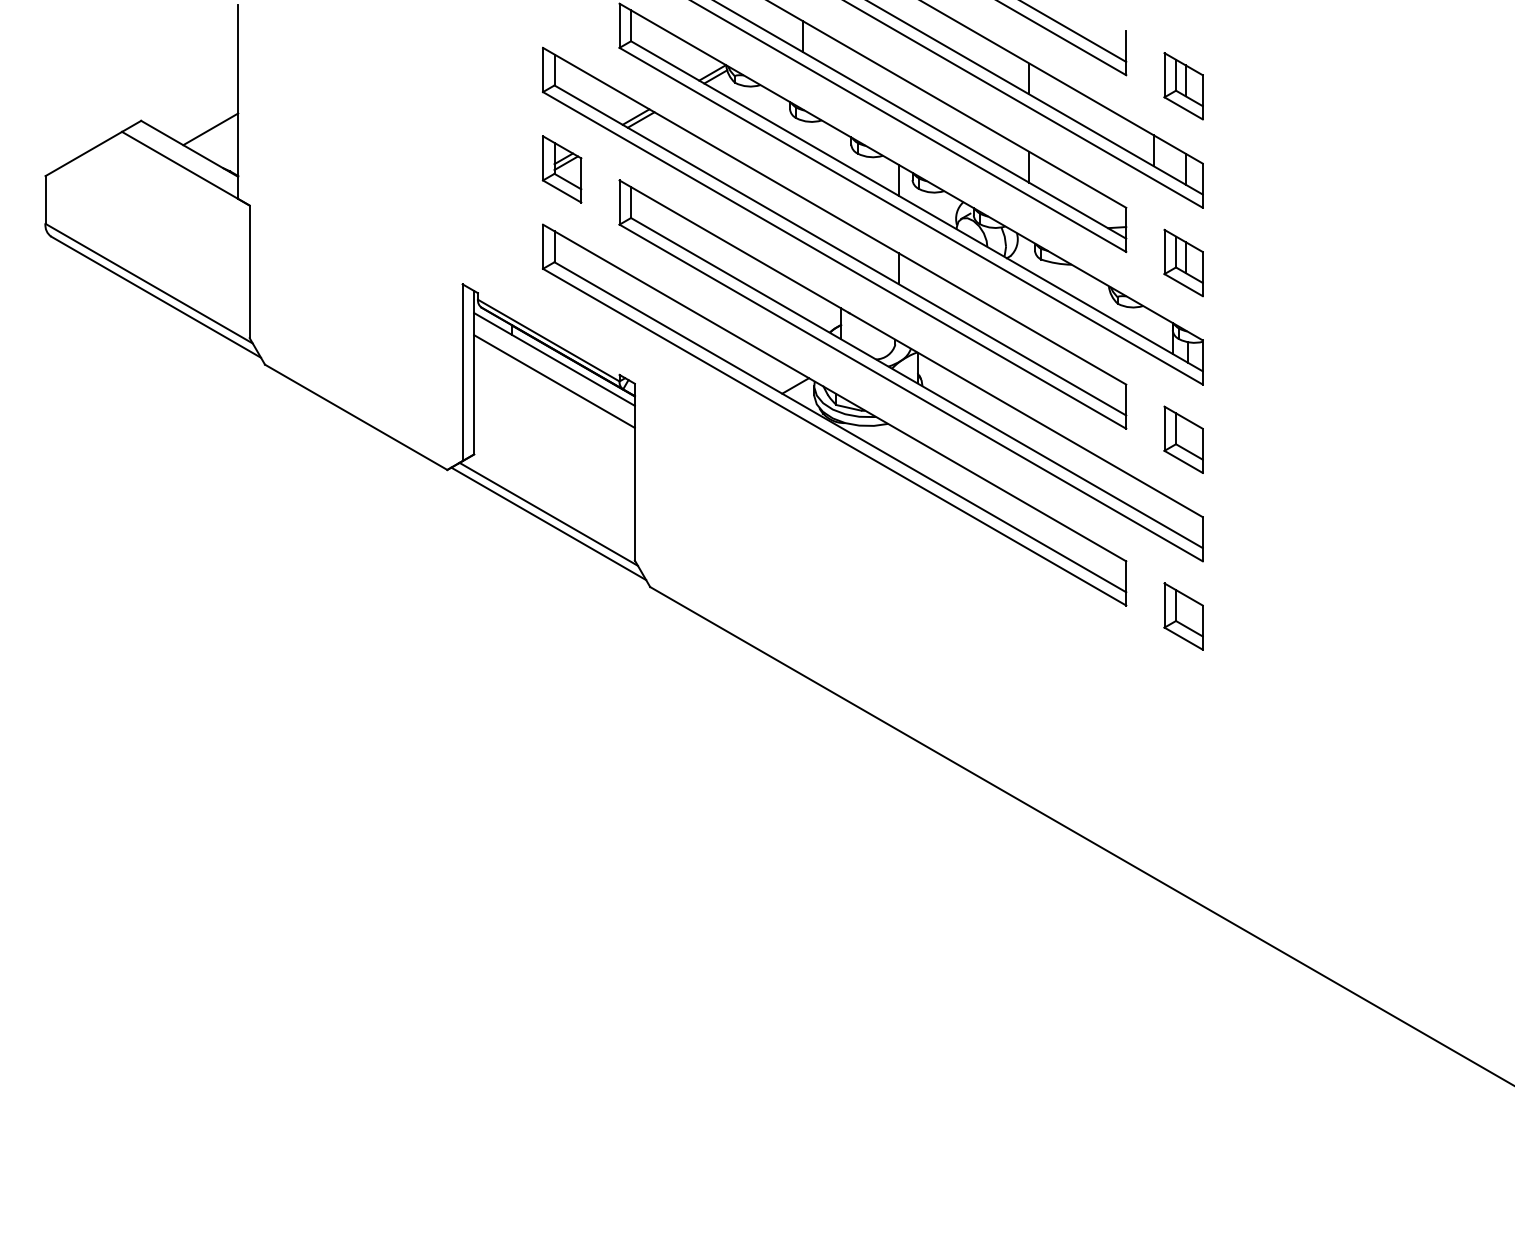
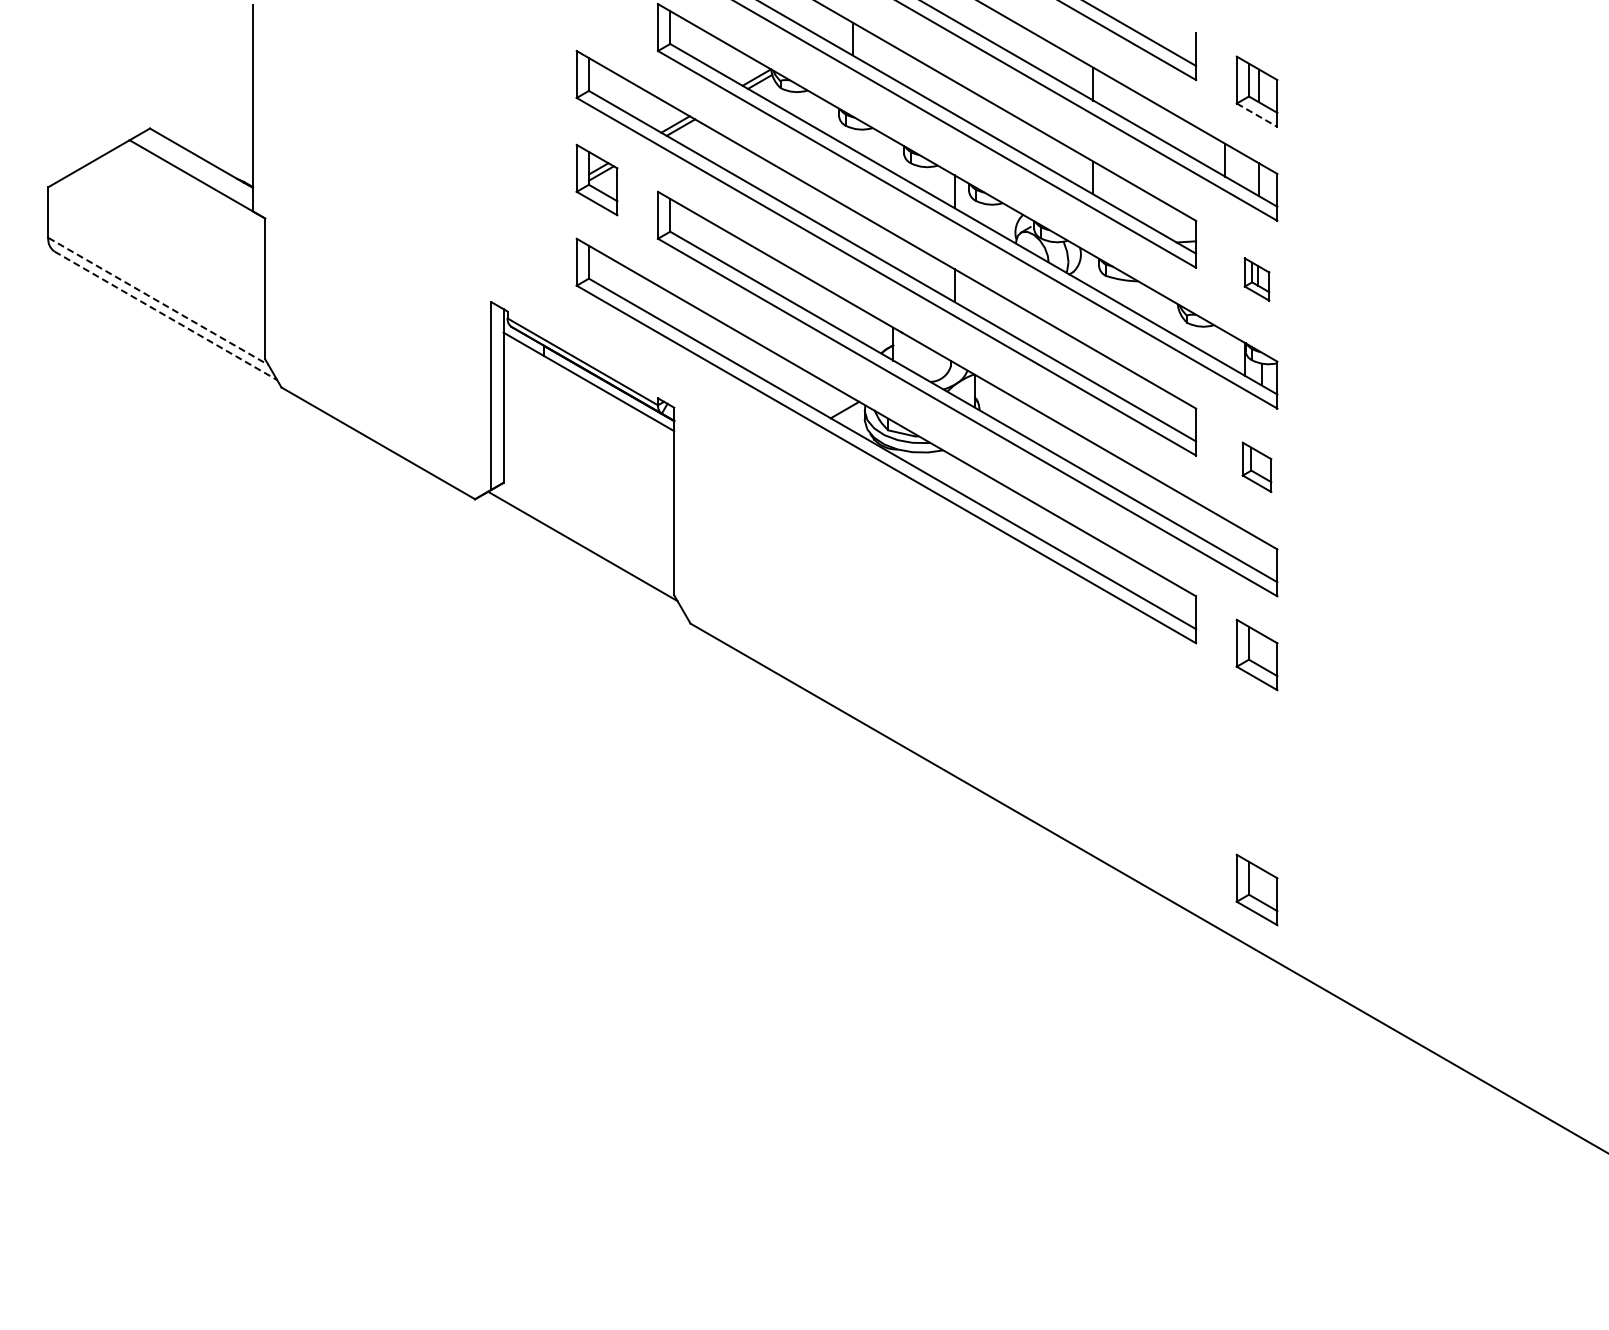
line: (1184, 108) -> (1257, 115), solid -> dashed
line: (210, 129) -> (223, 137), removed
part: (1183, 263) -> (1256, 279), size x0.6
line: (149, 283) -> (158, 301), solid -> dashed
line: (155, 296) -> (165, 315), solid -> dashed
line: (554, 381) -> (588, 405), removed
part: (1183, 440) -> (1256, 467), size x0.7
line: (548, 523) -> (582, 556), removed
part: (1183, 837) -> (1256, 889), added

